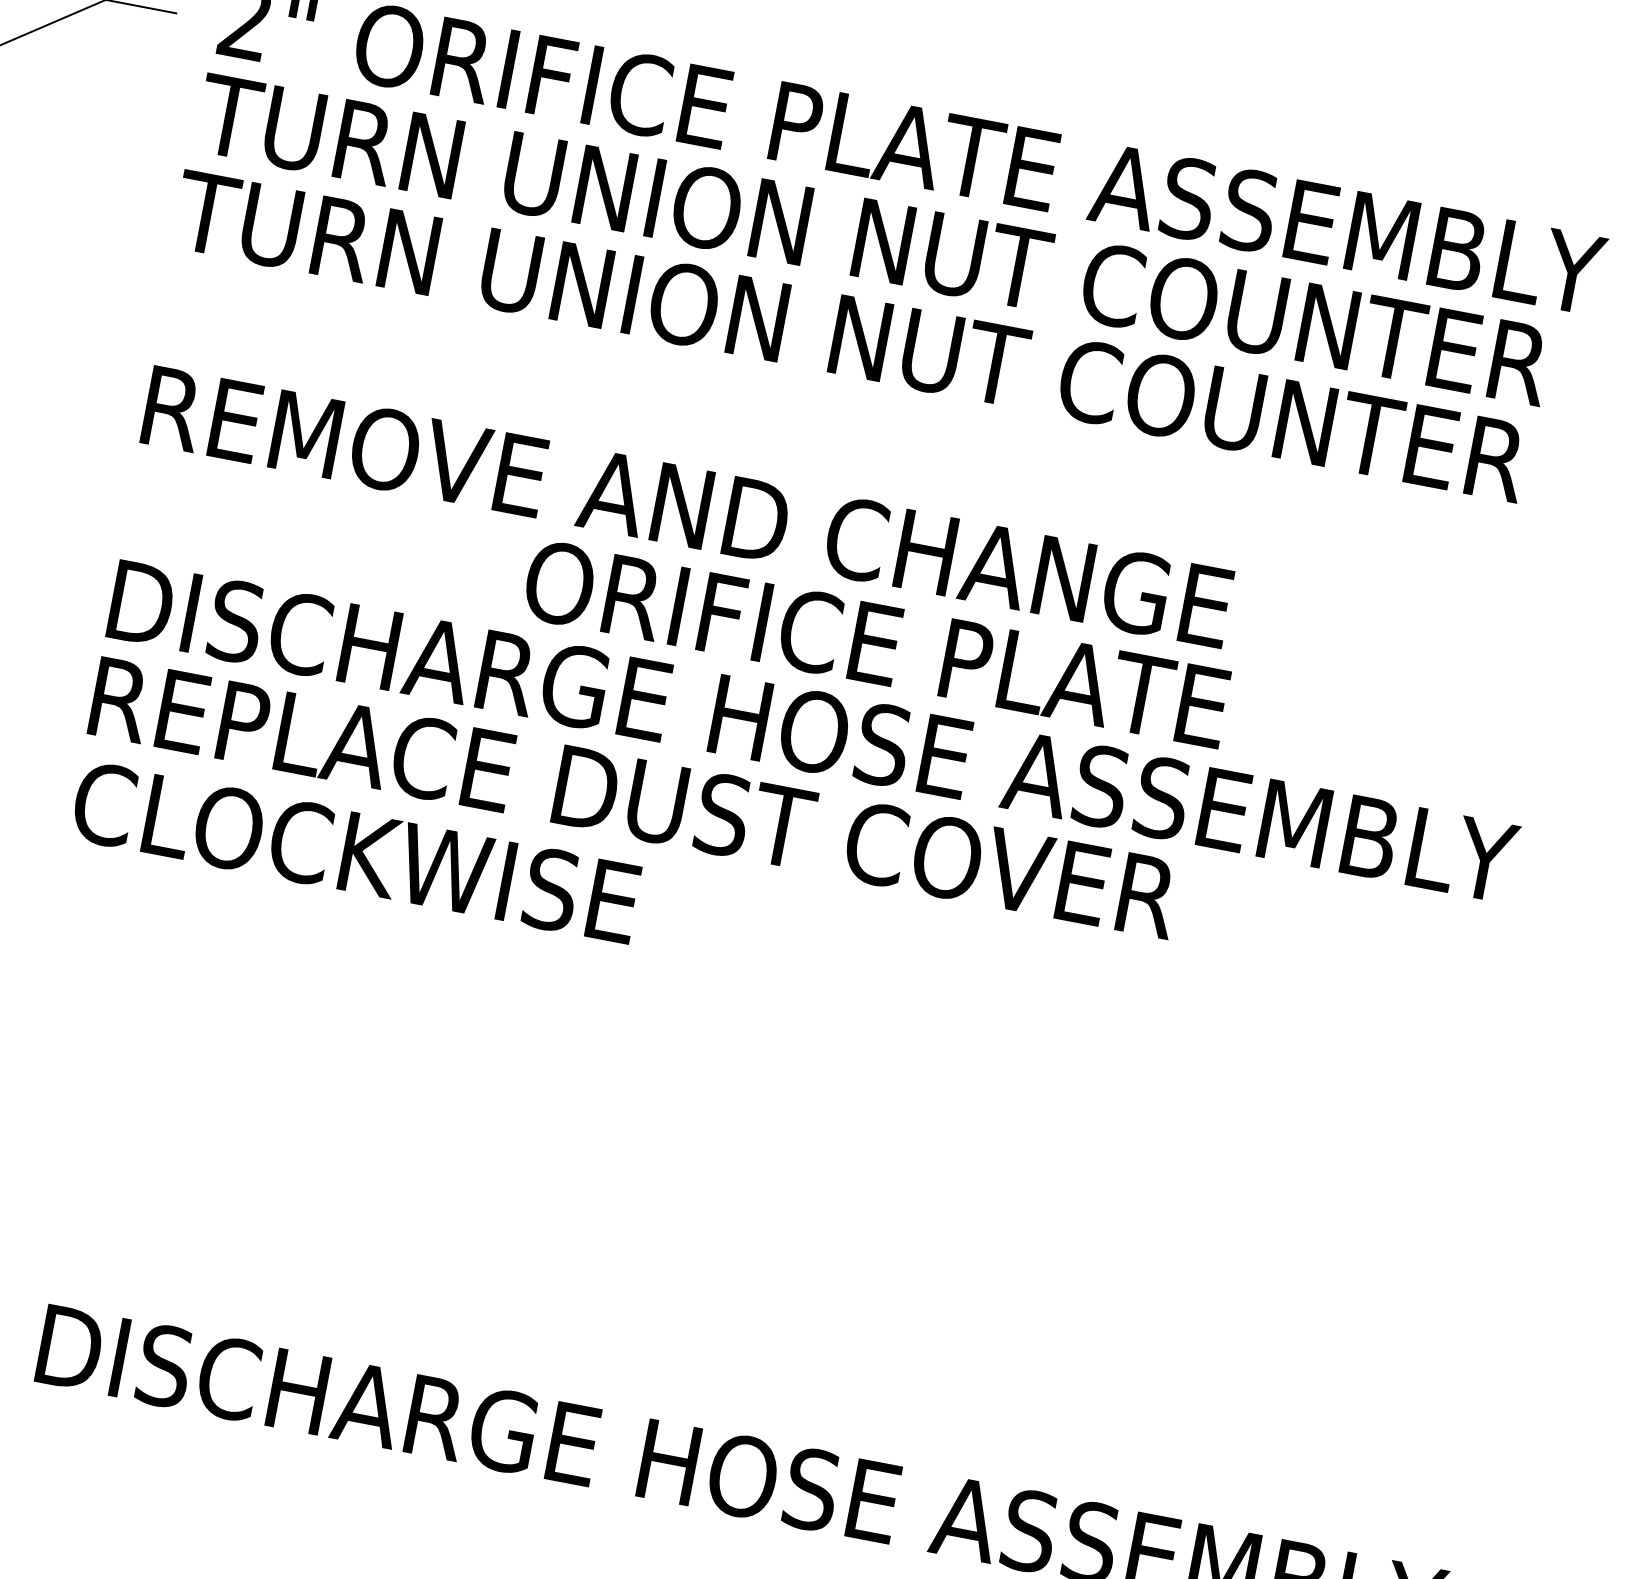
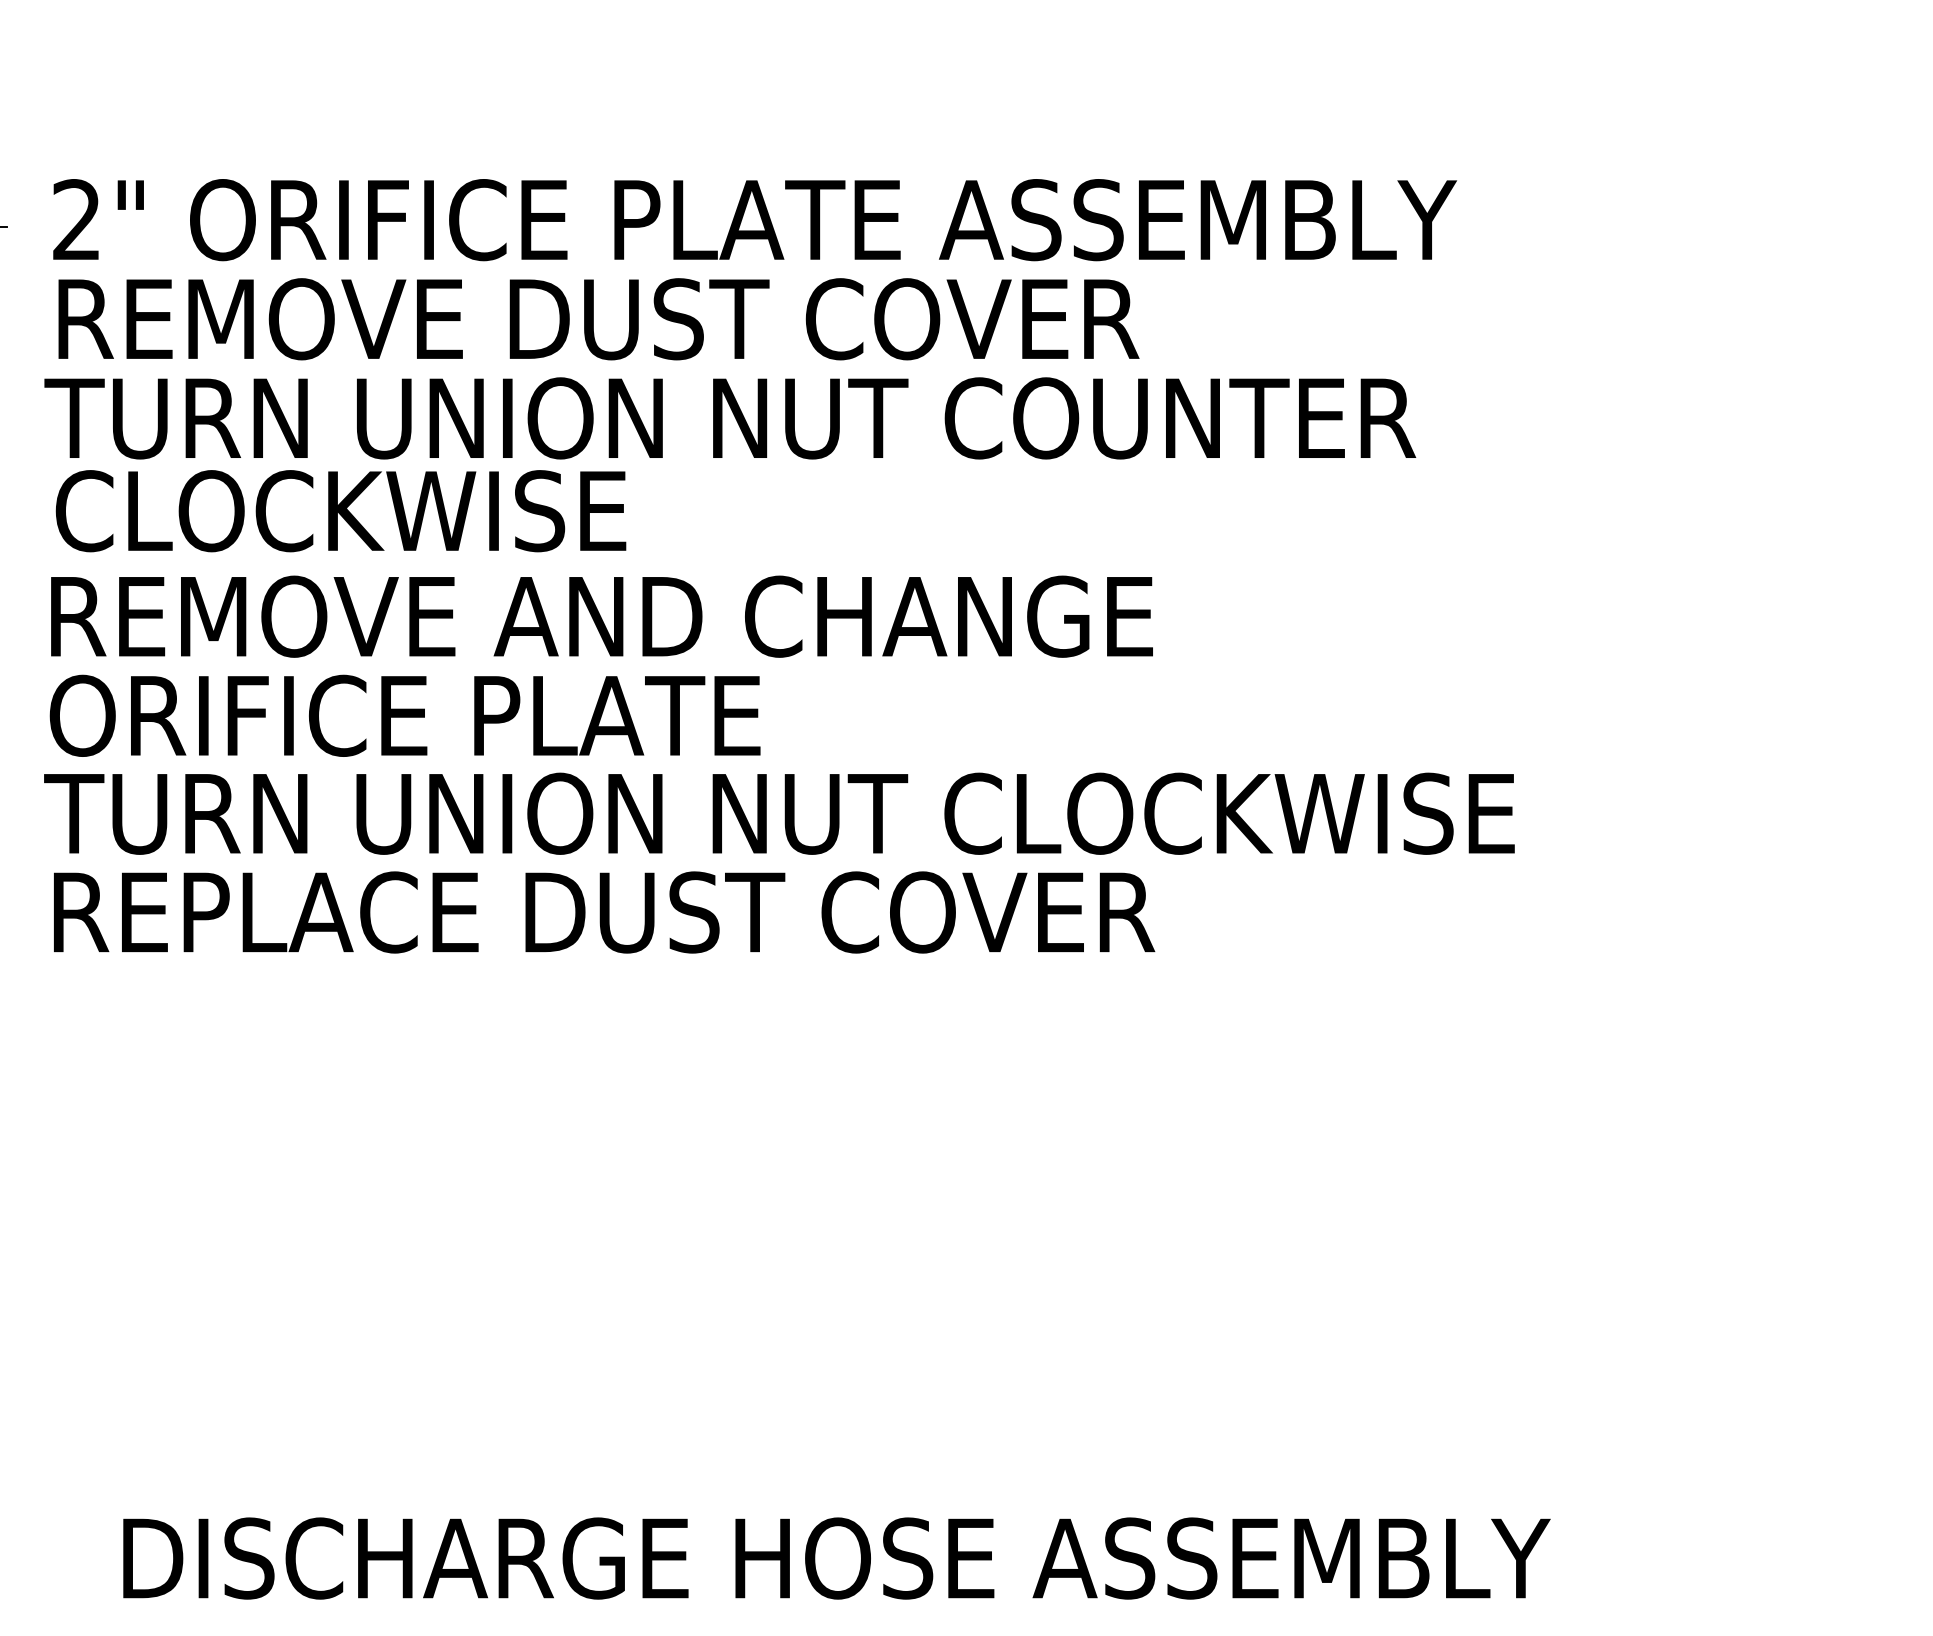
text: (873, 240) -> (734, 319), TURN UNION NUT COUNTER -> REMOVE DUST COVER
text: (875, 643) -> (404, 715), moved
text: (825, 733) -> (779, 813), DISCHARGE HOSE ASSEMBLY -> TURN UNION NUT CLOCKWISE
text: (355, 852) -> (340, 511), moved

